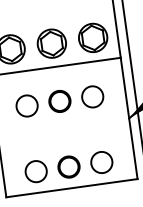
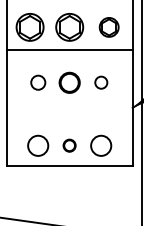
part: (92, 38) -> (108, 27), size x0.7
circle: (92, 96) -> (101, 82), size x0.6
circle: (27, 105) -> (38, 82), size x0.7
circle: (68, 166) -> (69, 145), size x0.6

